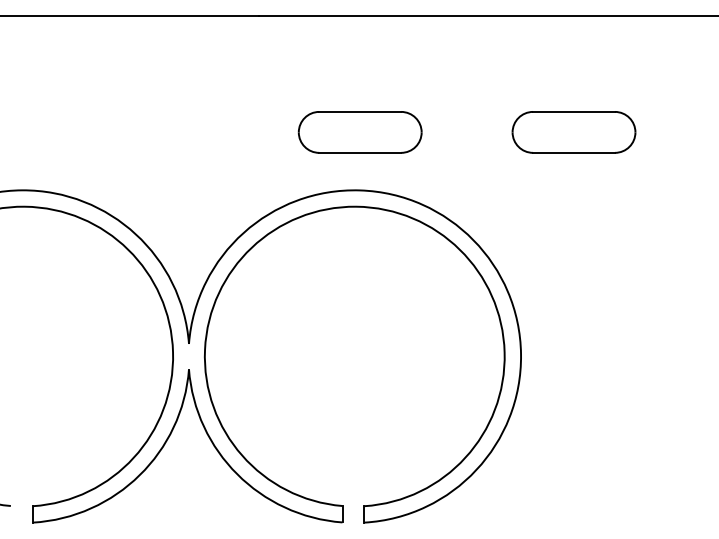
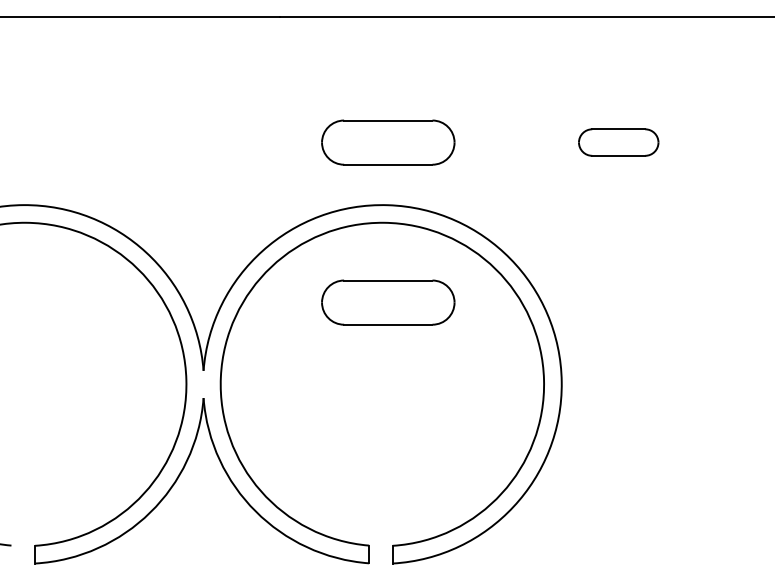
part: (573, 132) -> (618, 142), size x0.6
part: (360, 280) -> (388, 302), added

